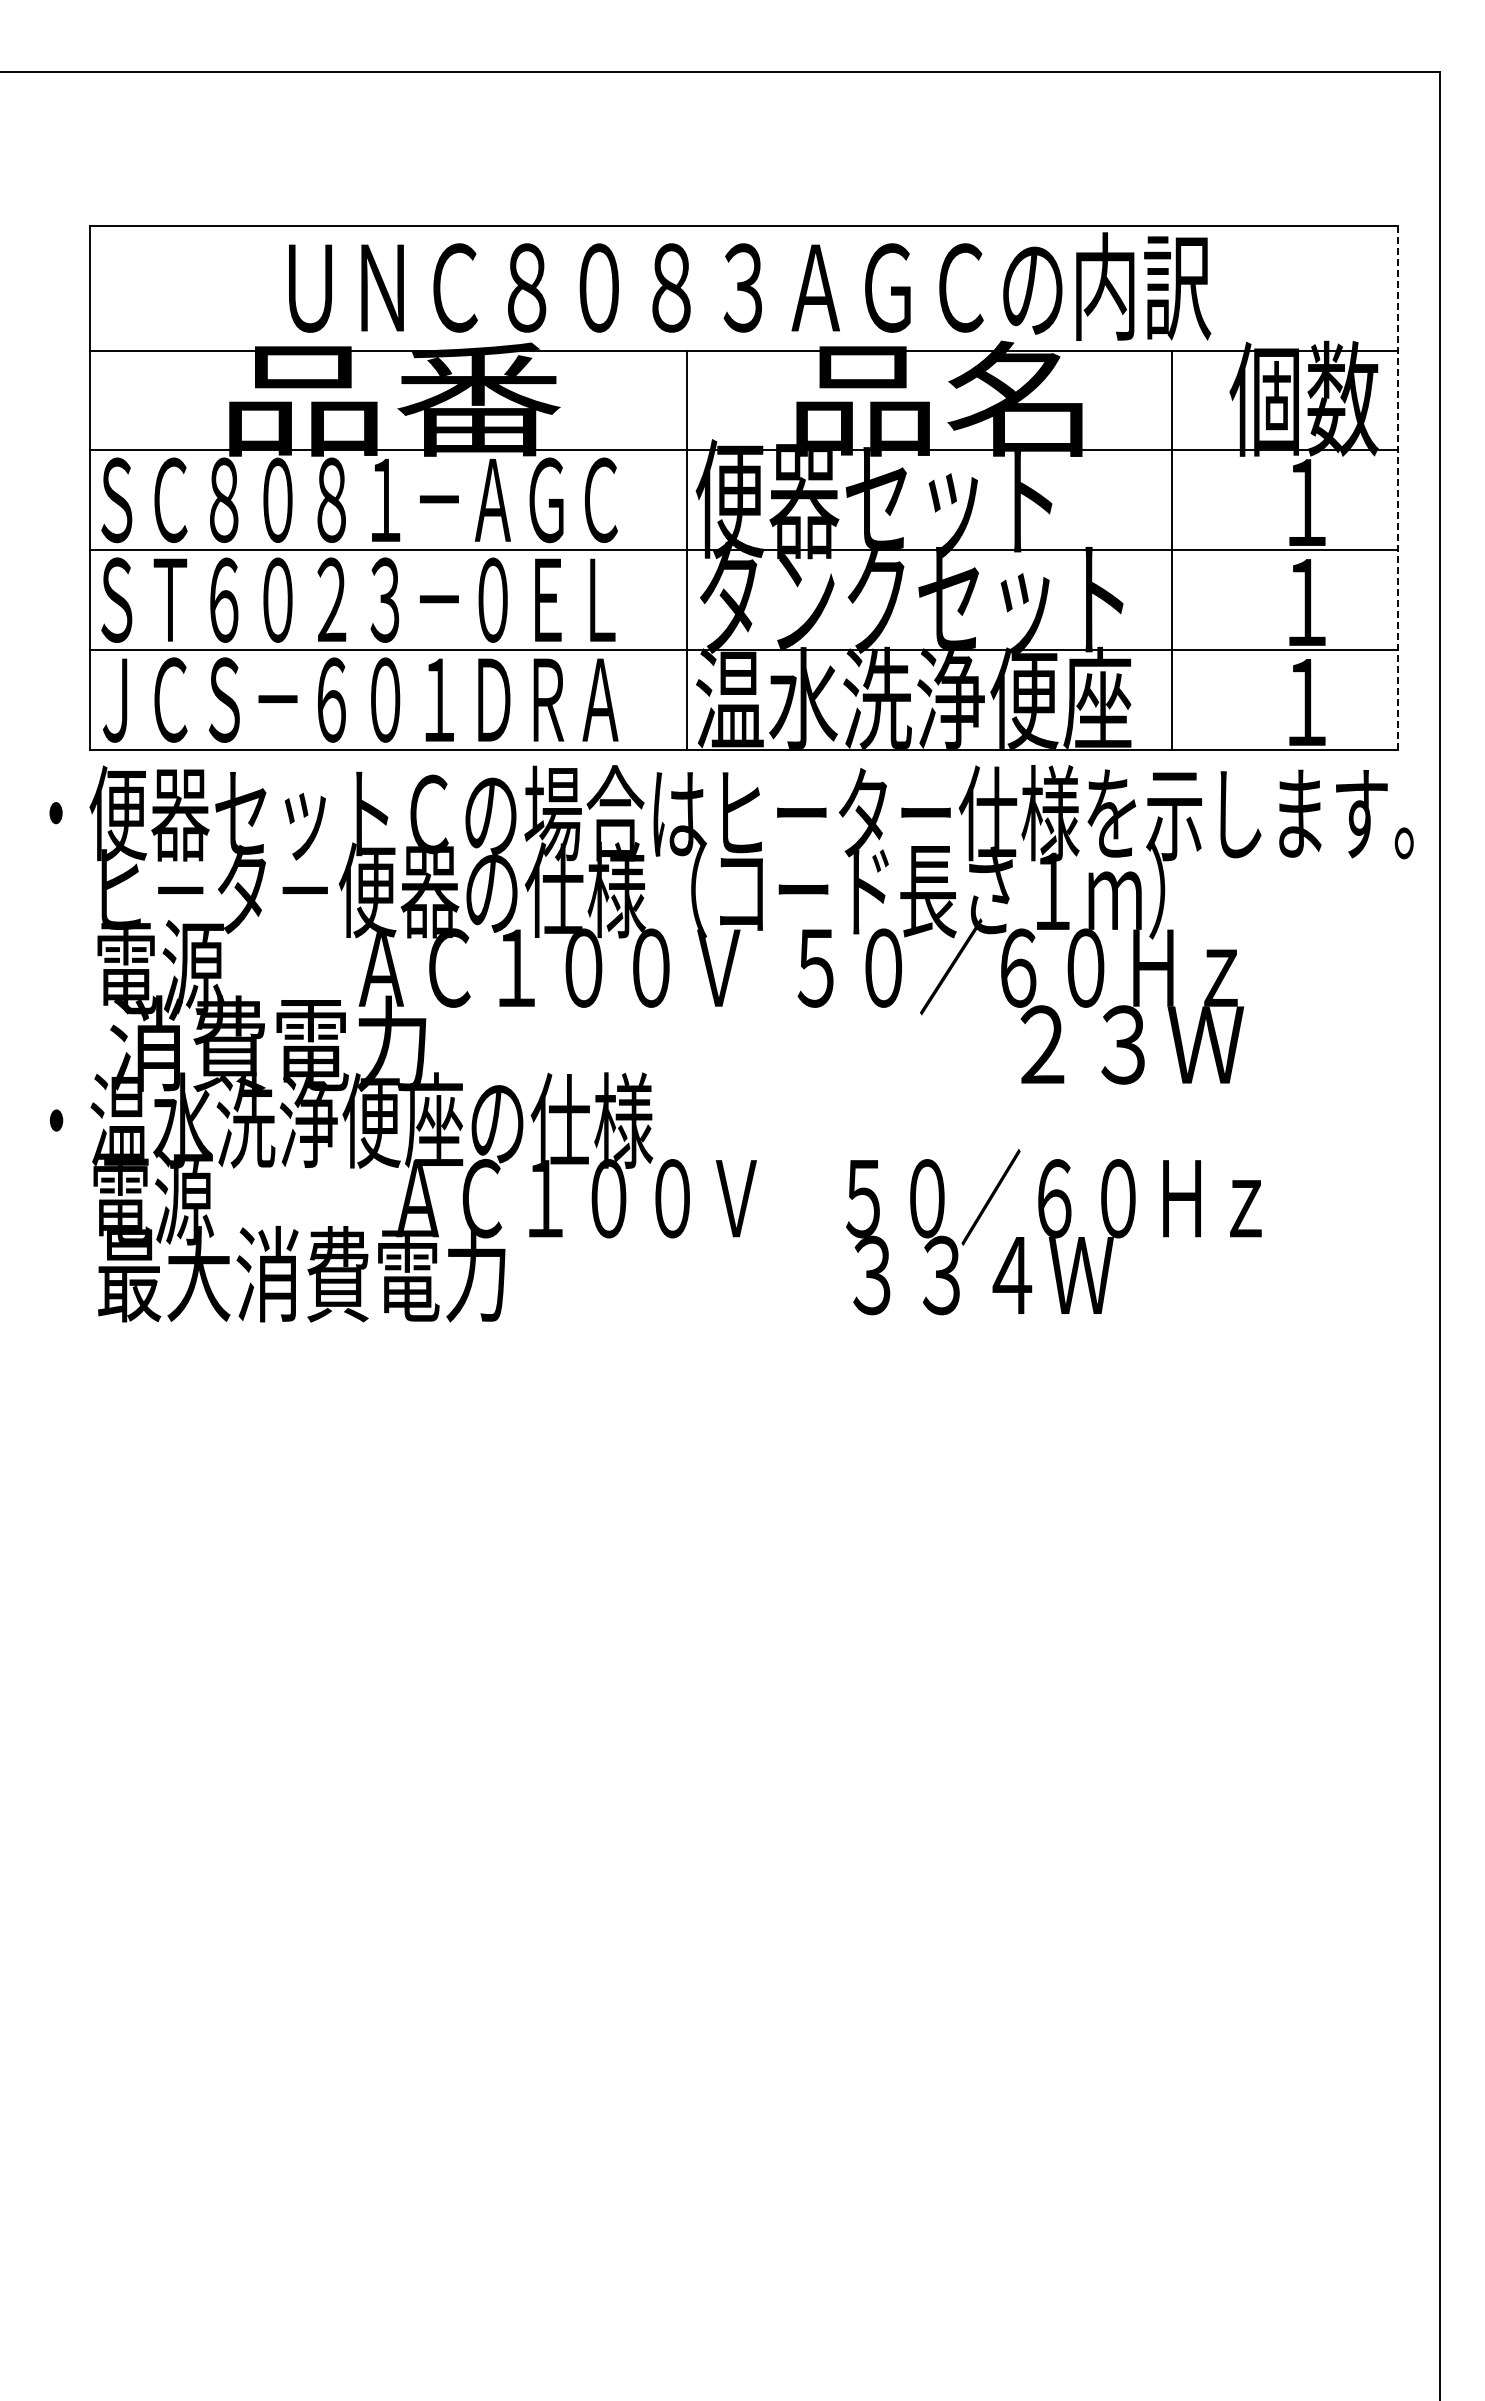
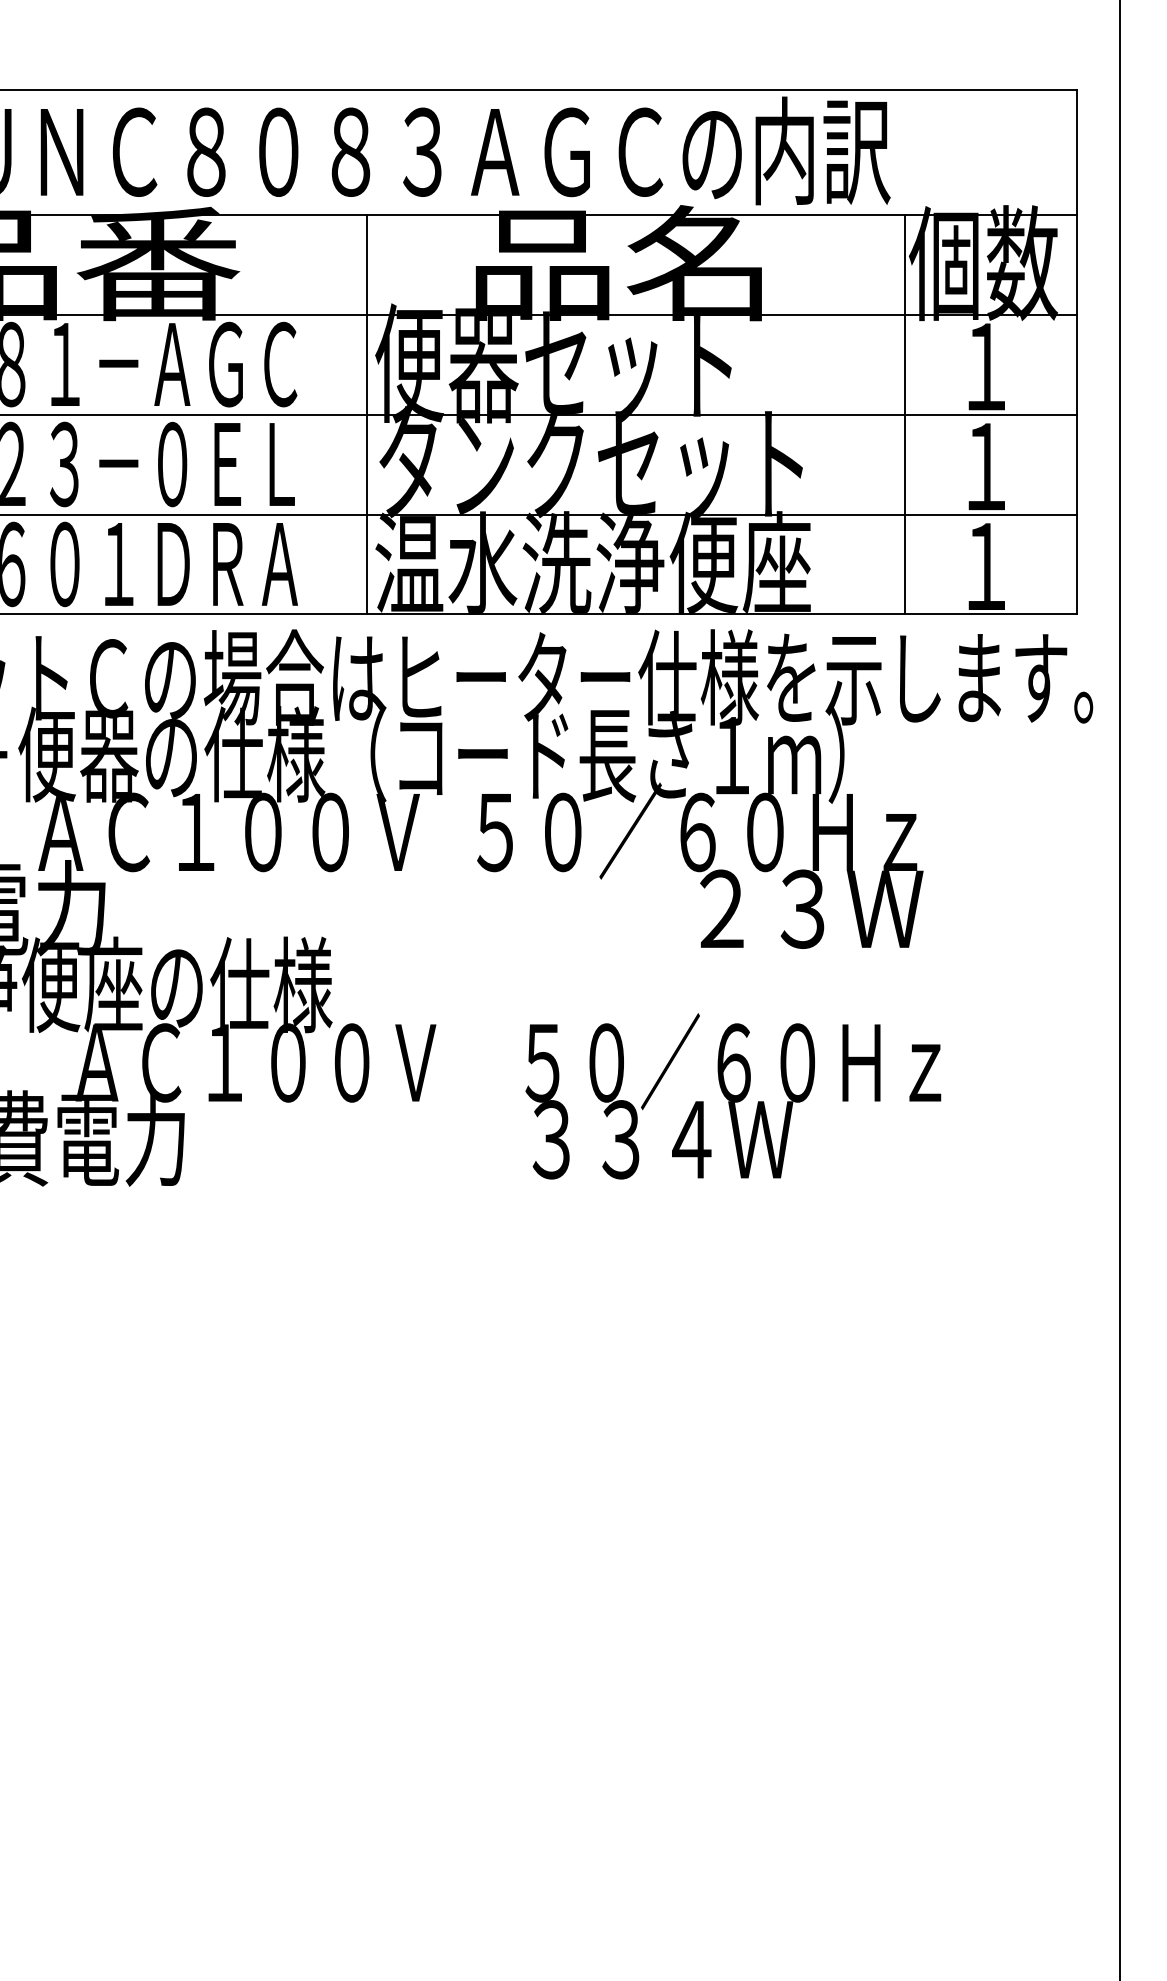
line: (1398, 487) -> (1077, 351), dashed -> solid
line: (1172, 550) -> (904, 414), moved

